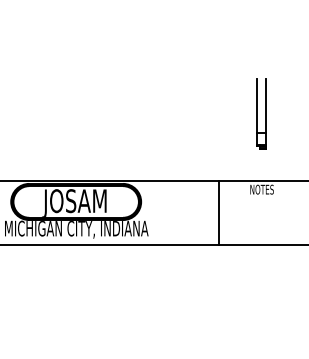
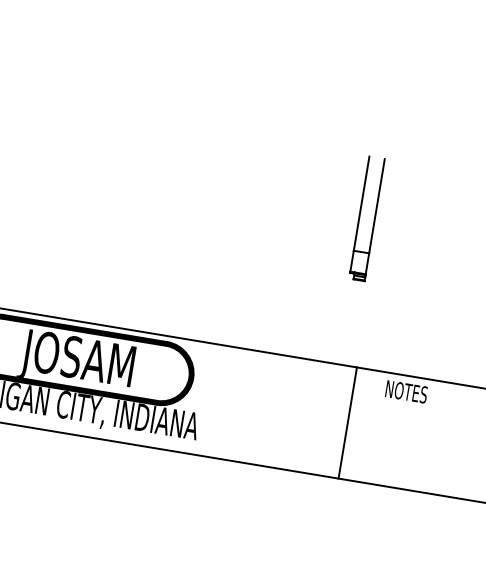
part: (261, 113) -> (366, 217), moved
line: (218, 212) -> (346, 422), moved

